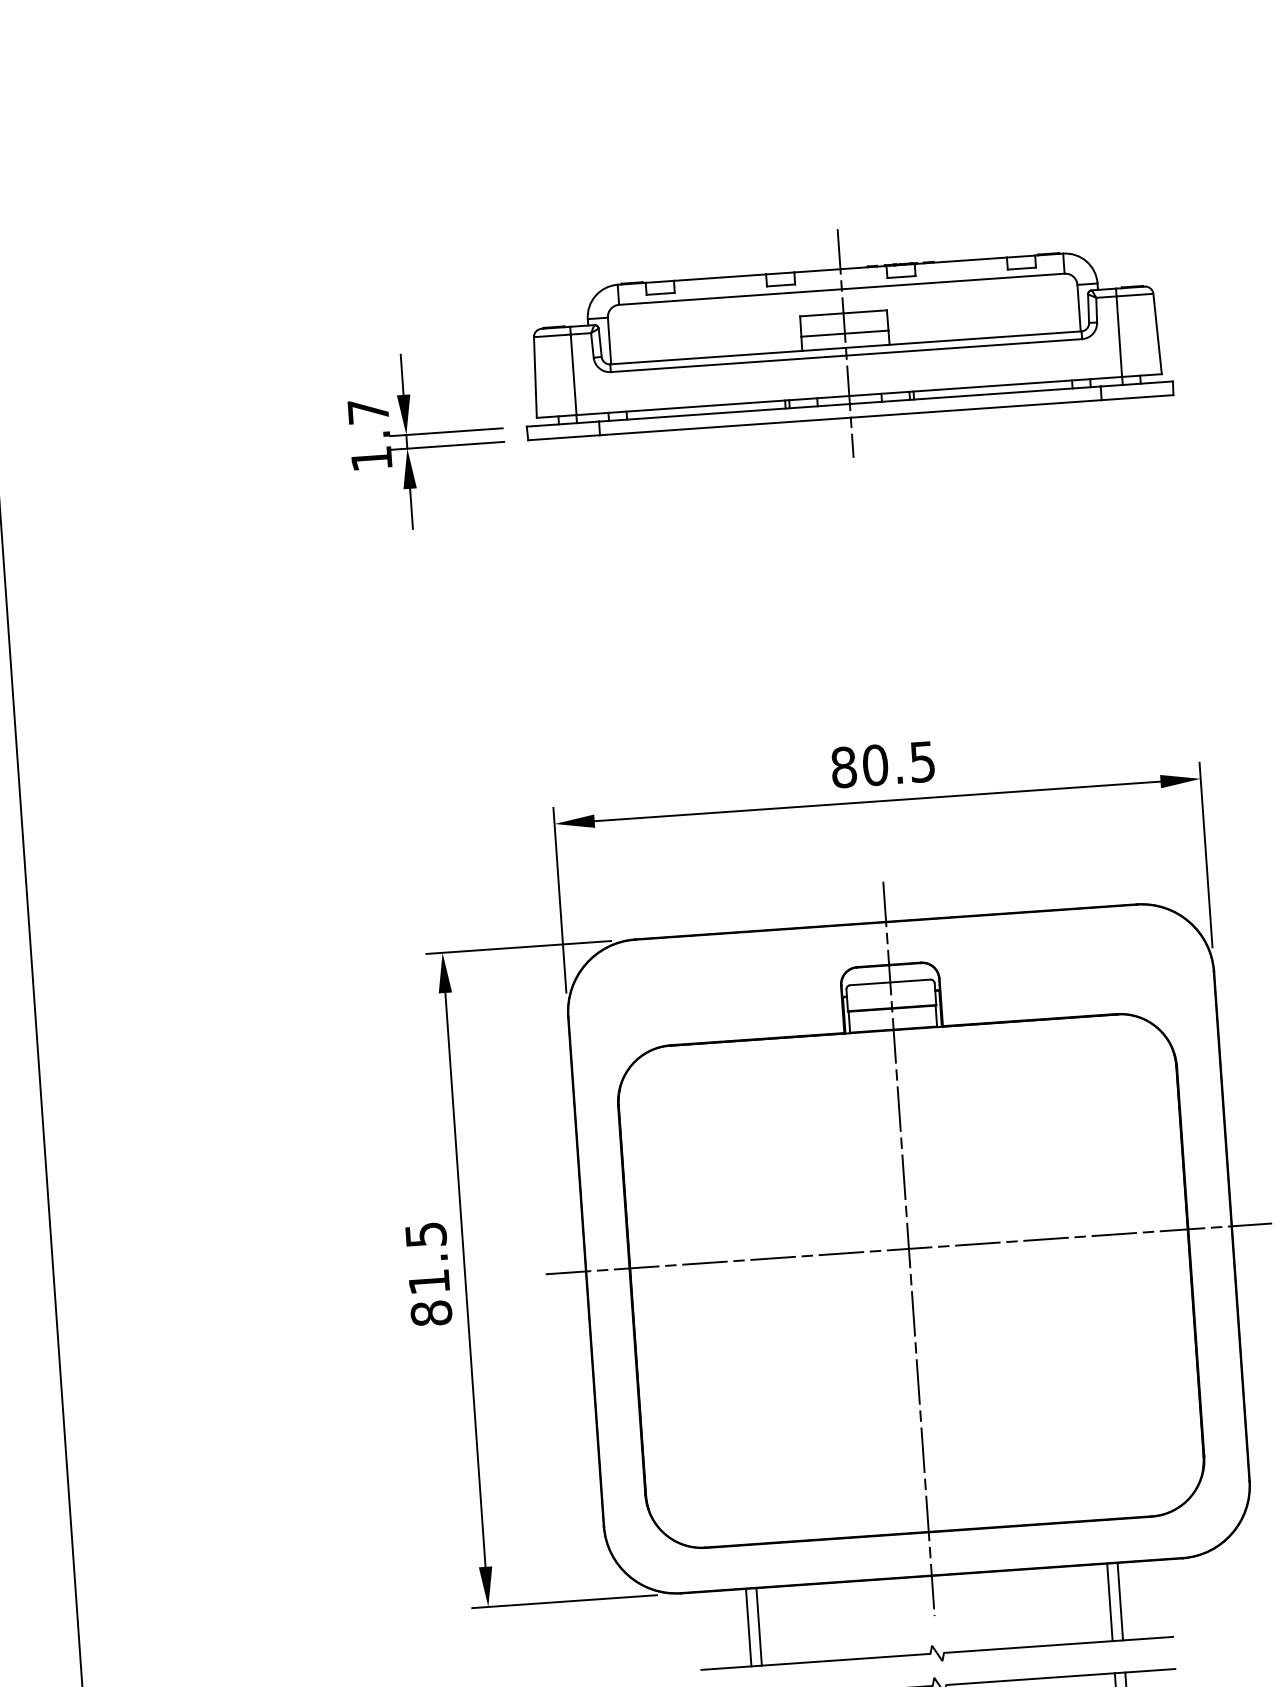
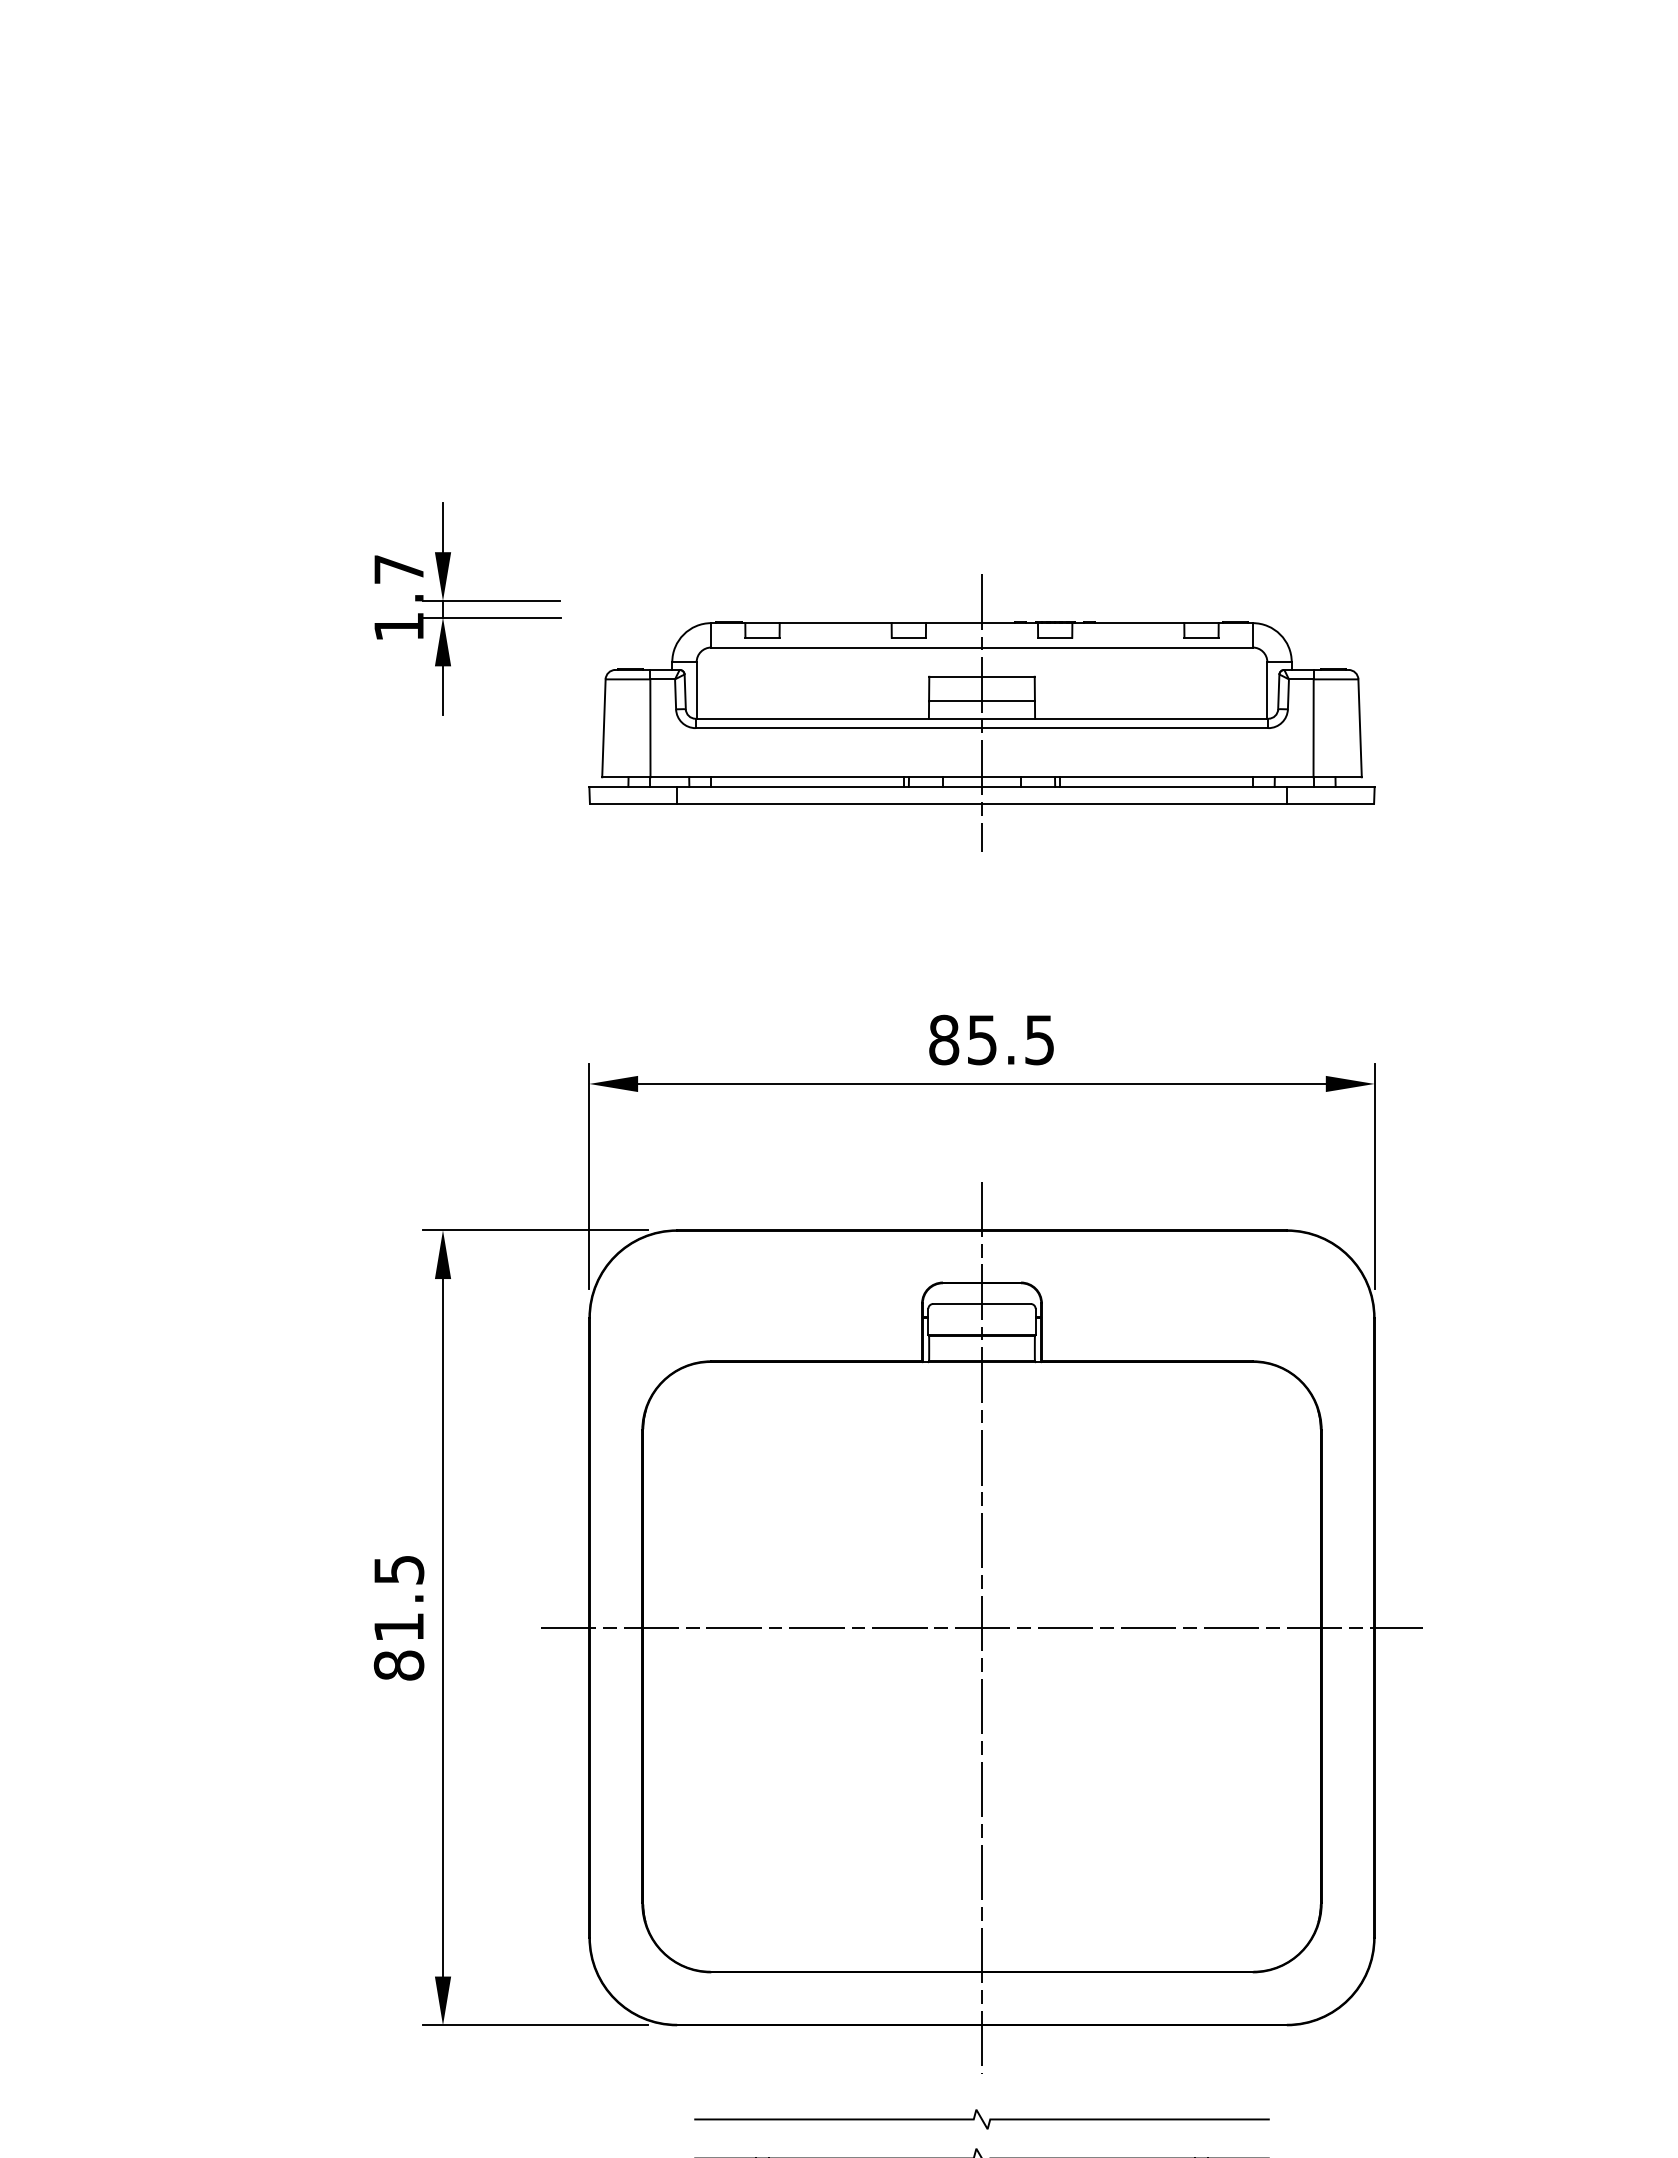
part: (845, 342) -> (981, 712), moved
text: (875, 764) -> (982, 1039), 80.5 -> 85.5
line: (1120, 1601) -> (1207, 2072), removed
line: (1110, 1602) -> (1195, 2072), removed
line: (748, 1627) -> (756, 2072), removed
line: (758, 1627) -> (768, 2072), removed

